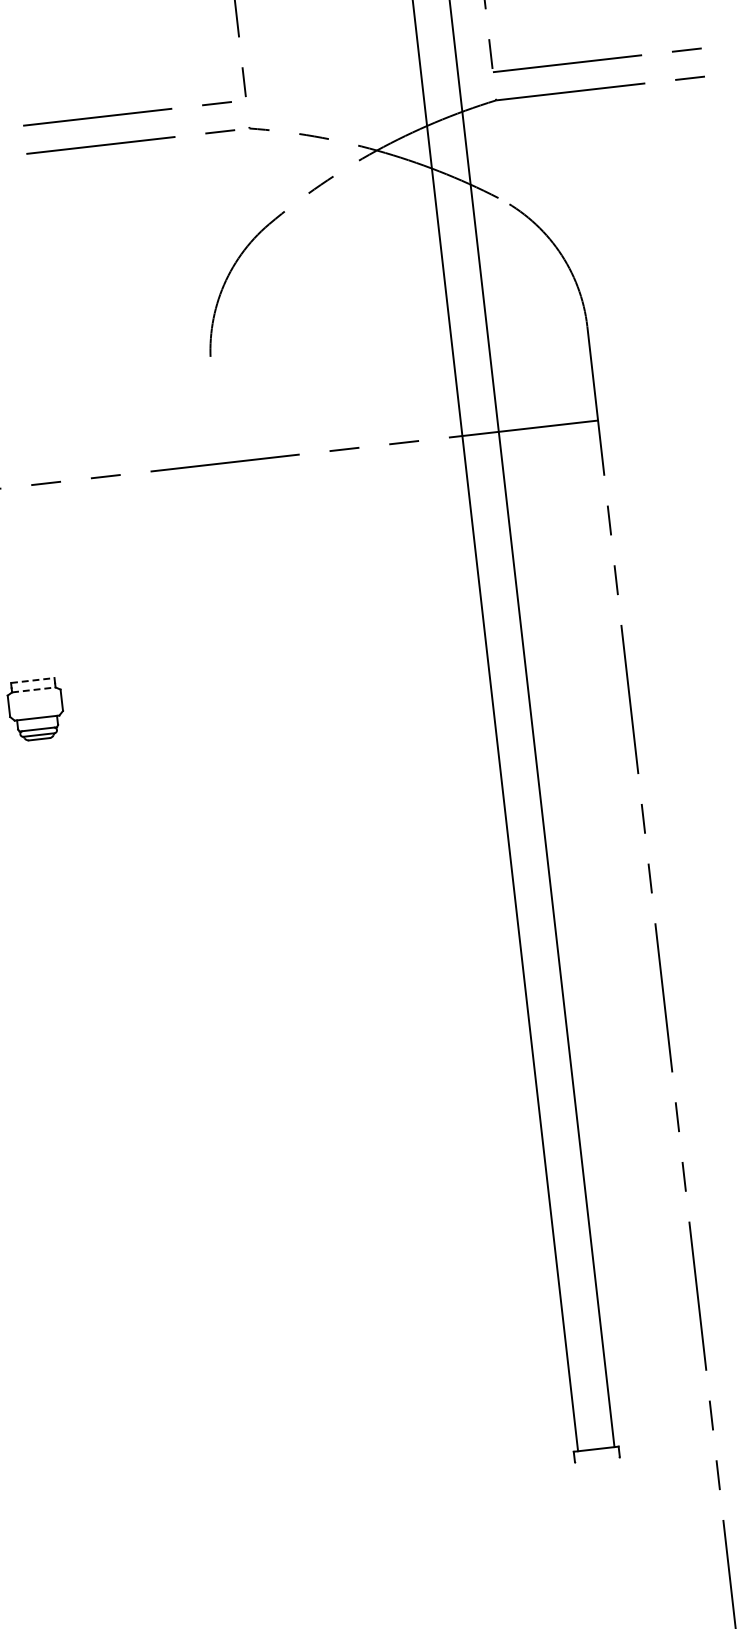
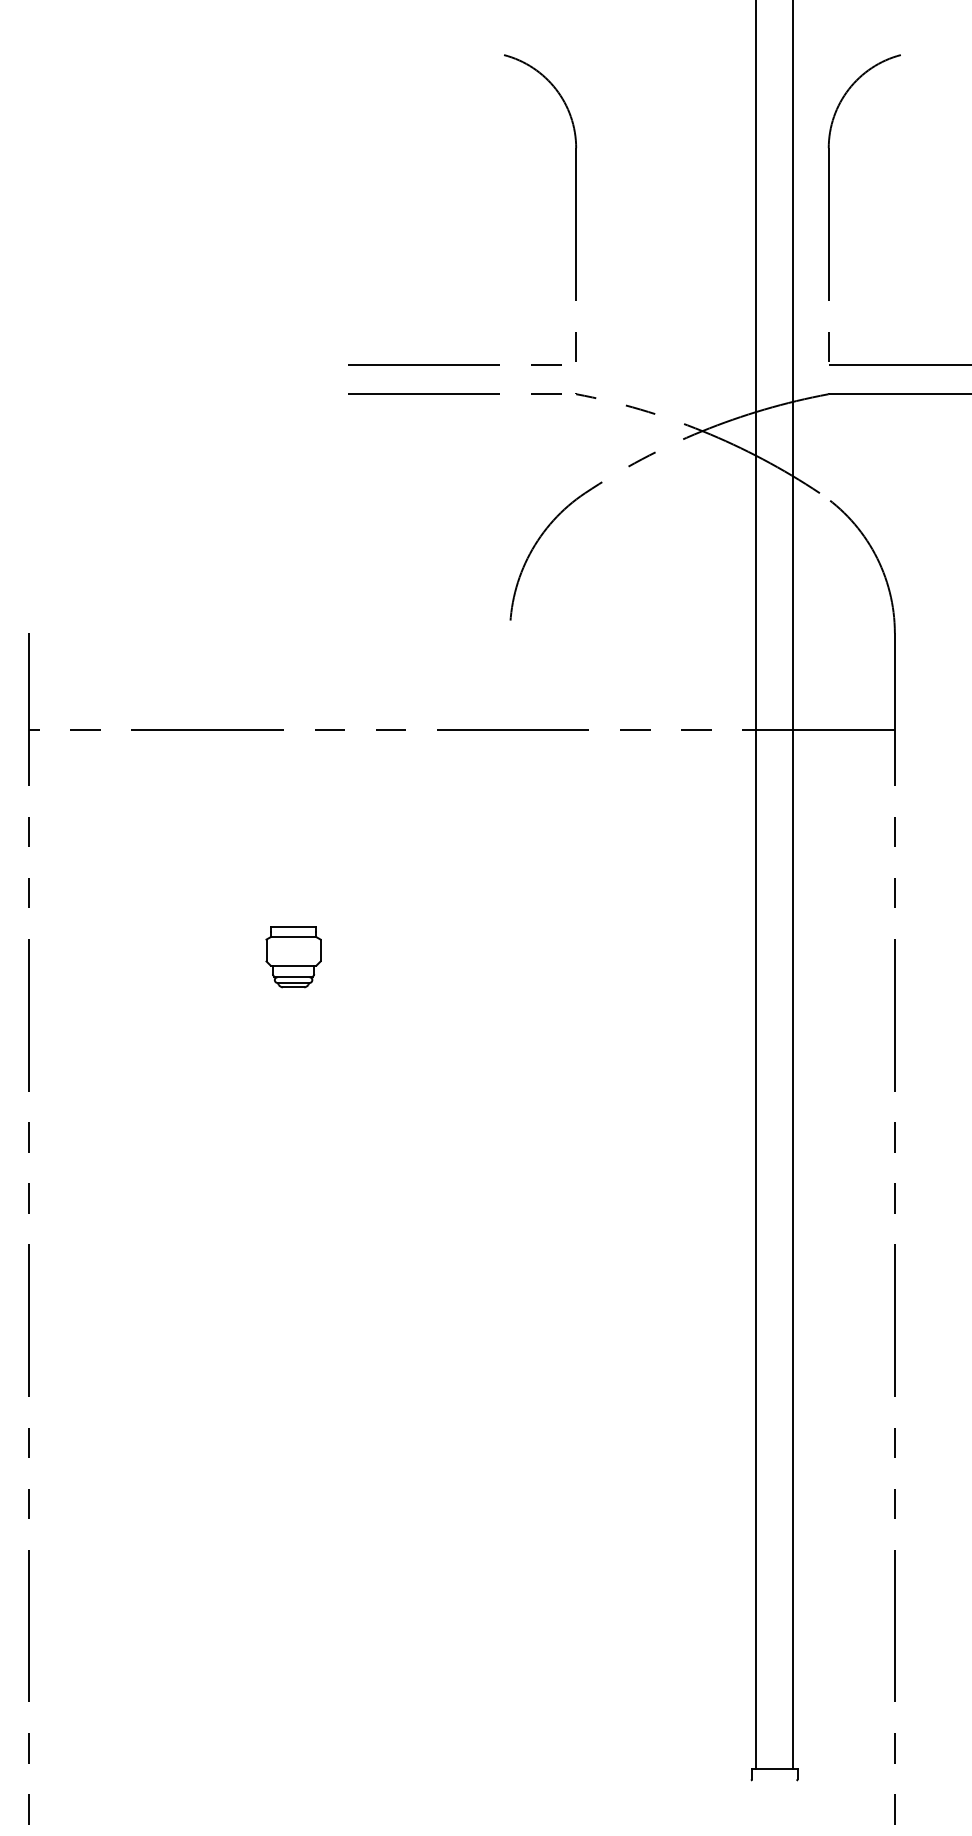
line: (33, 680) -> (294, 927), dashed -> solid
line: (34, 689) -> (294, 936), dashed -> solid

